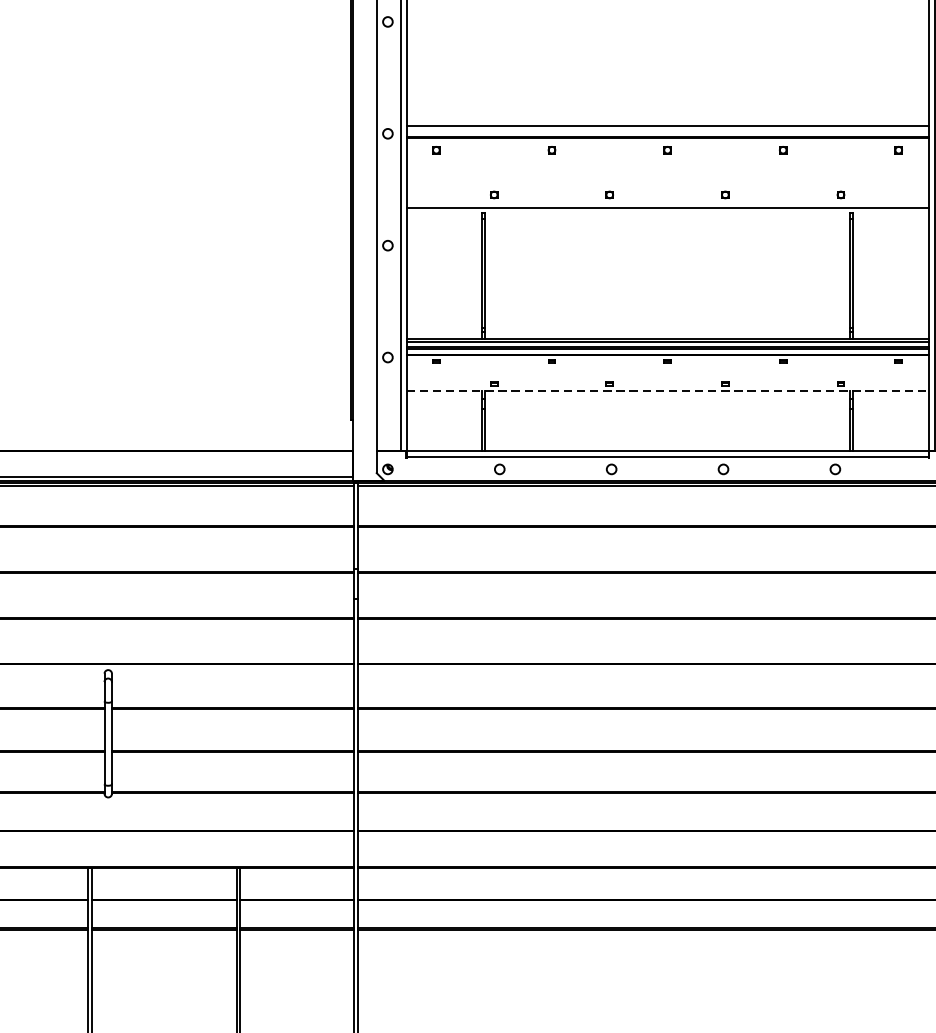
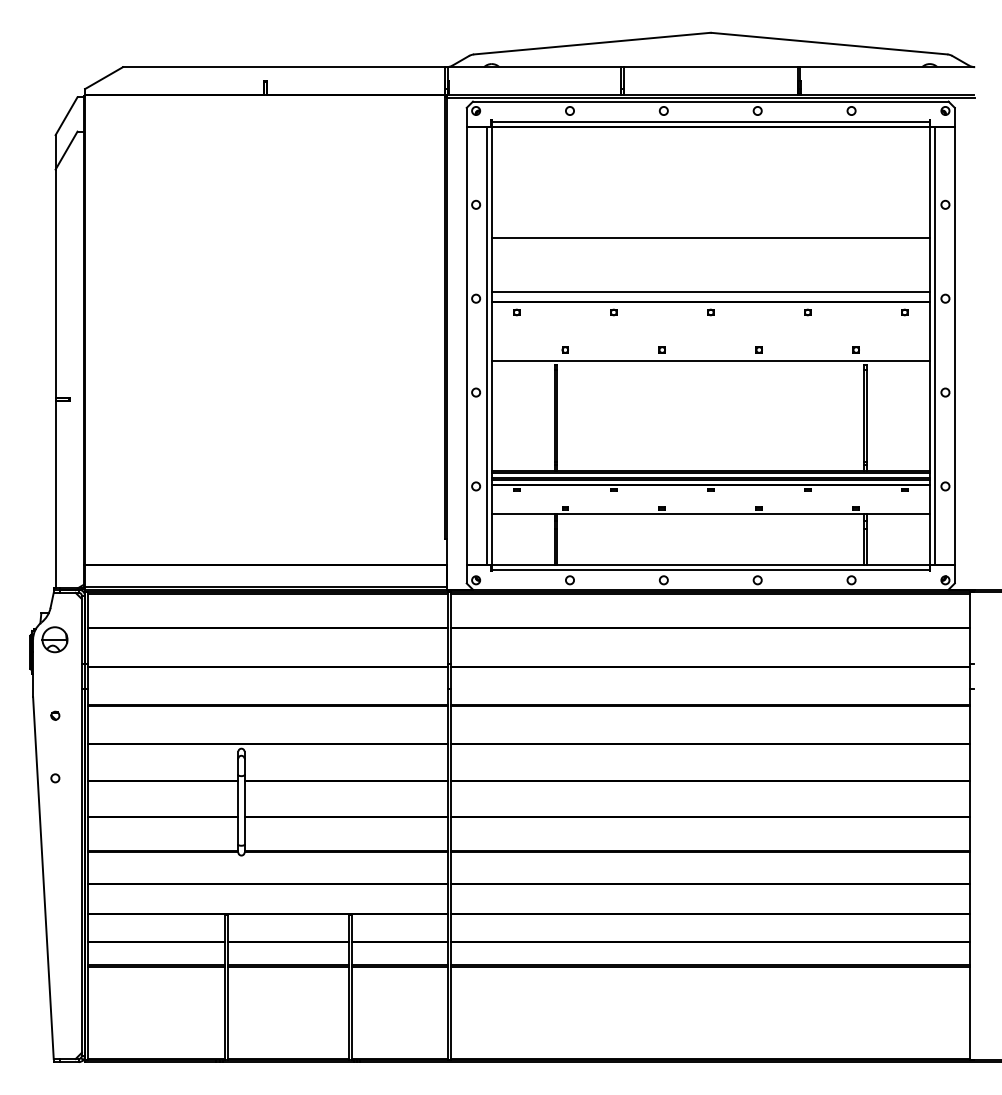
line: (667, 60) -> (710, 237), added
line: (668, 390) -> (711, 514), dashed -> solid

